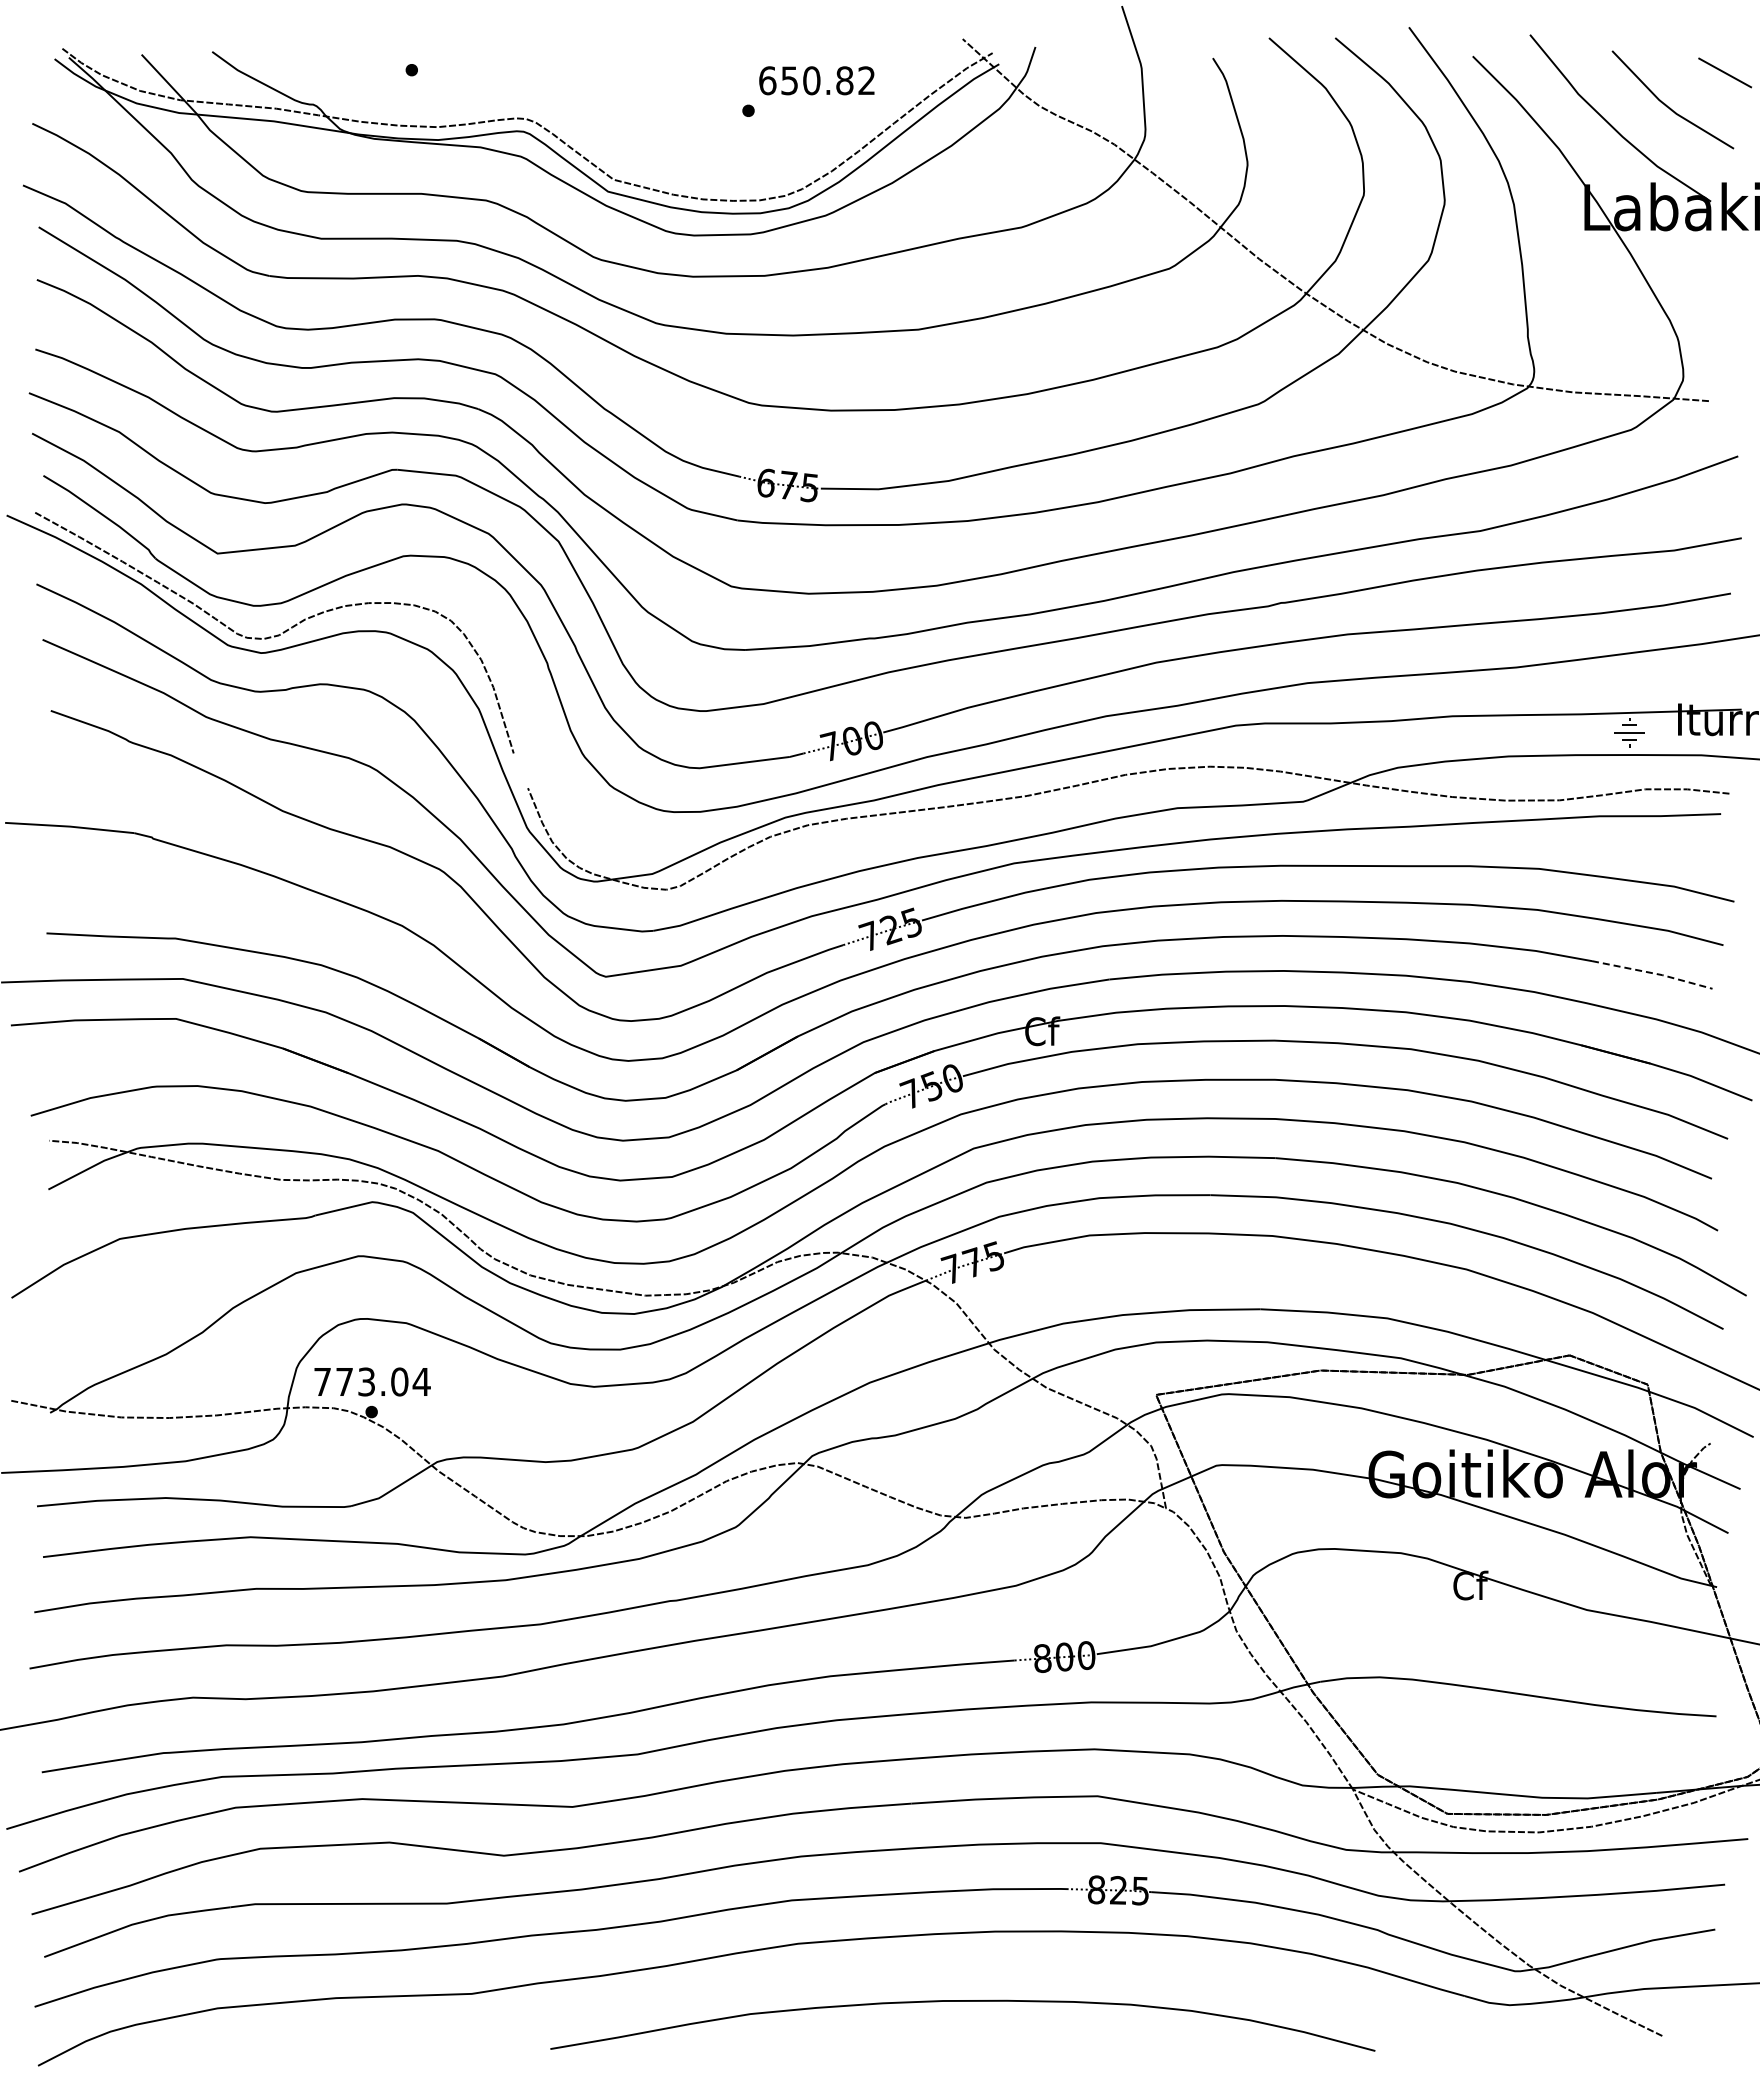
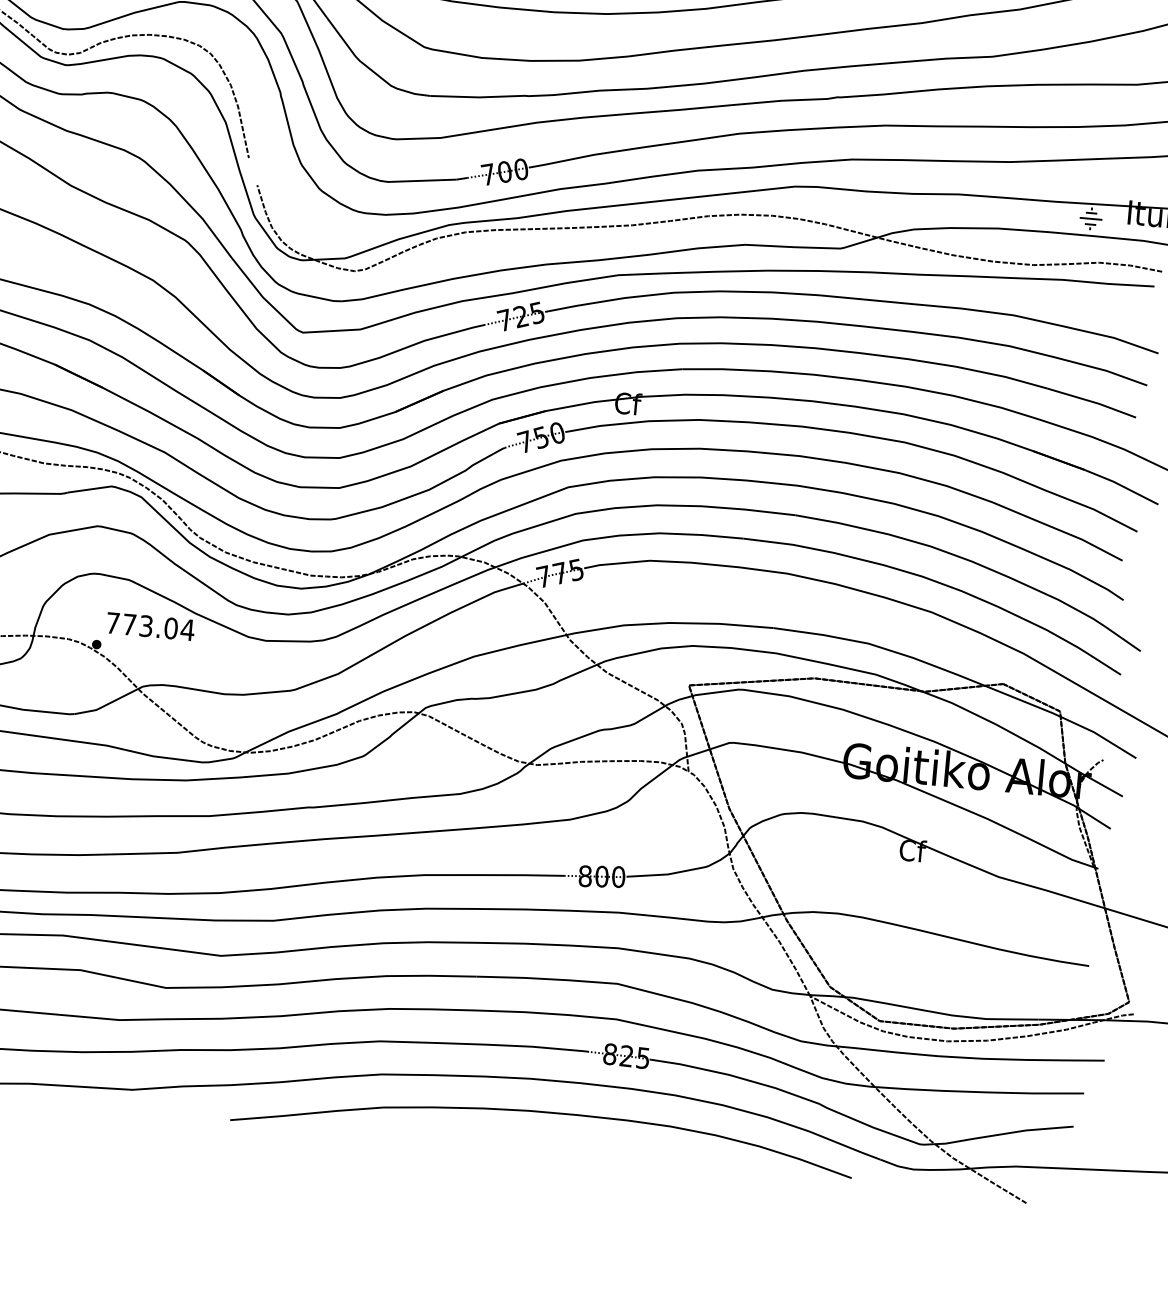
line: (1653, 973) -> (1092, 402), dashed -> solid
text: (372, 1381) -> (150, 626), moved
curve: (962, 2001) -> (544, 1112), moved

